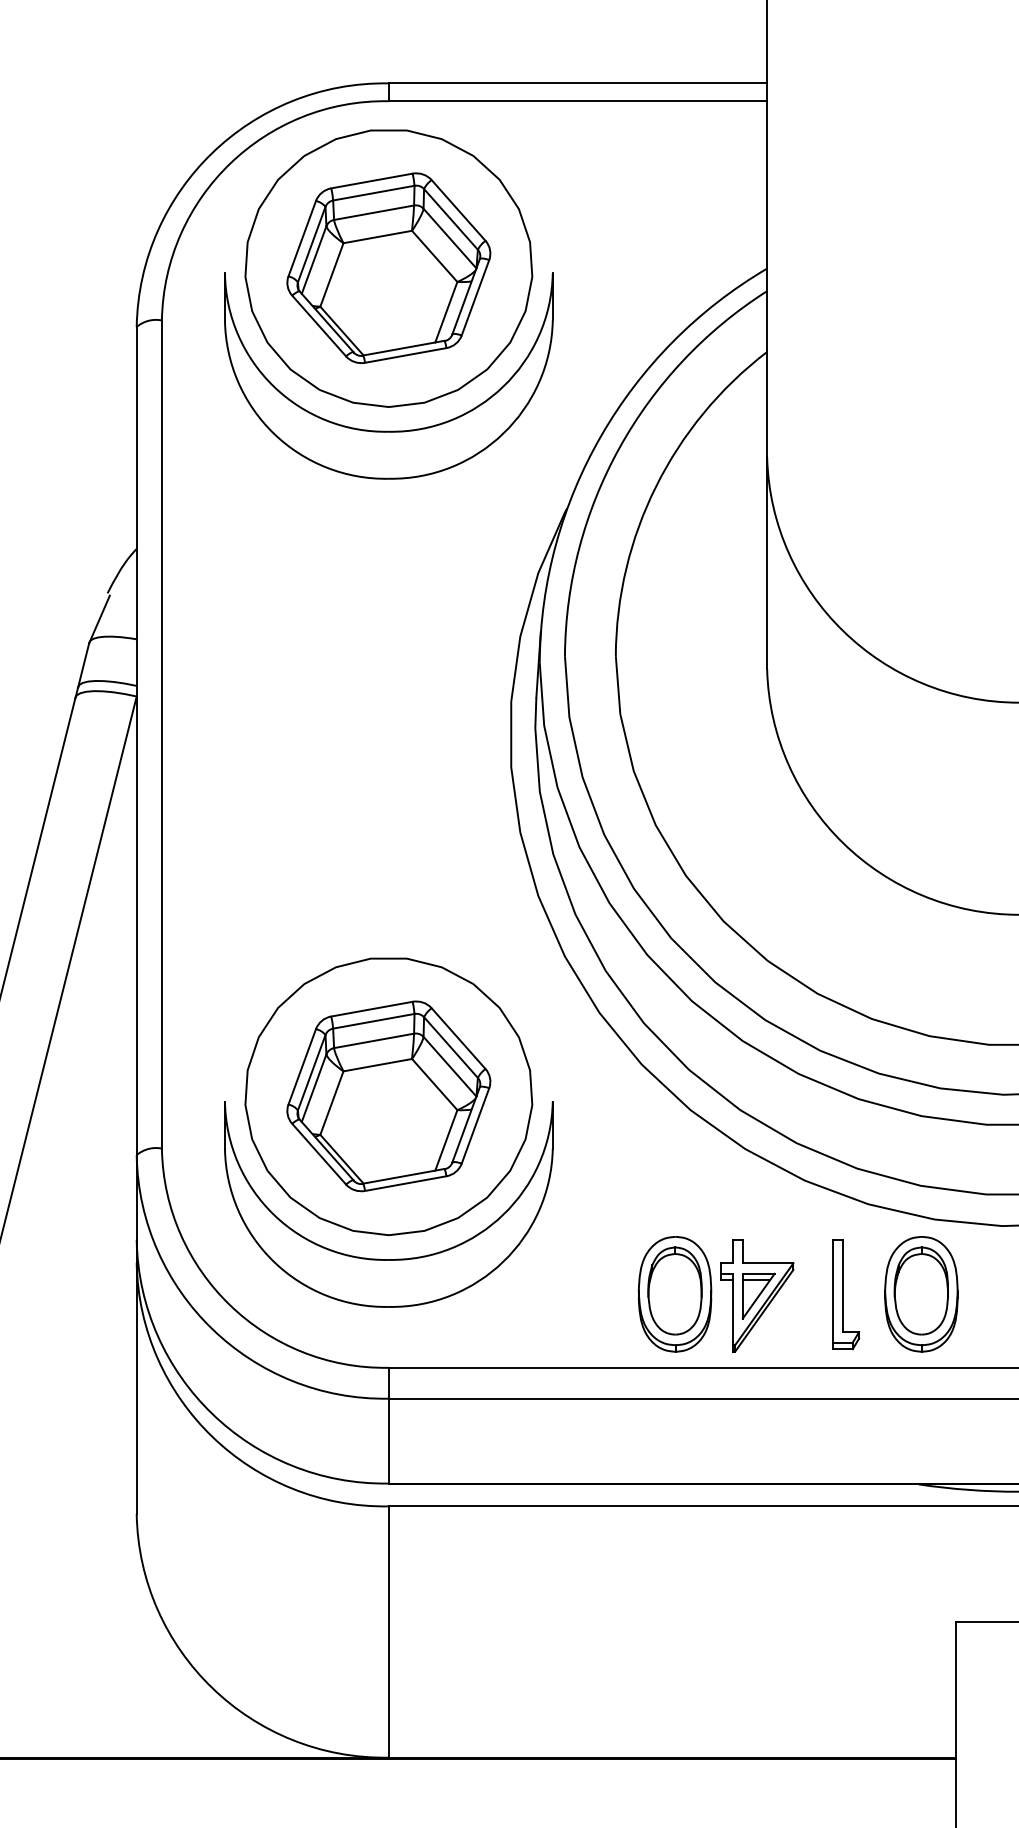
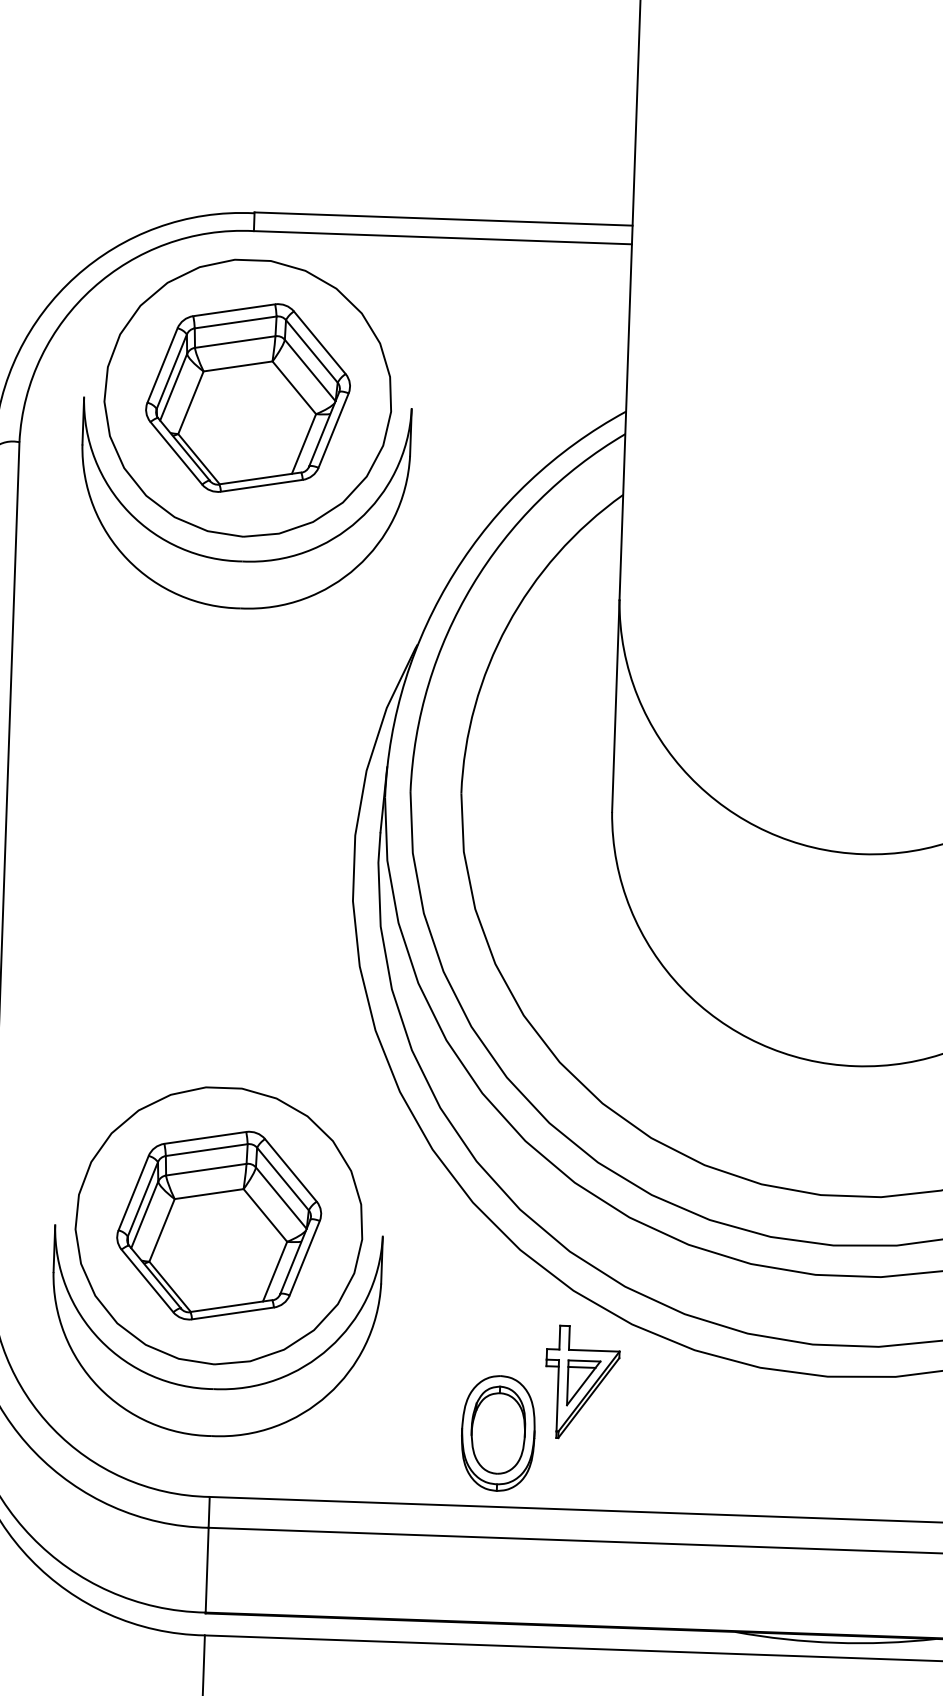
part: (846, 1294) -> (669, 1439), removed
part: (921, 1294) -> (744, 1442), removed
part: (757, 1295) -> (582, 1382), moved

